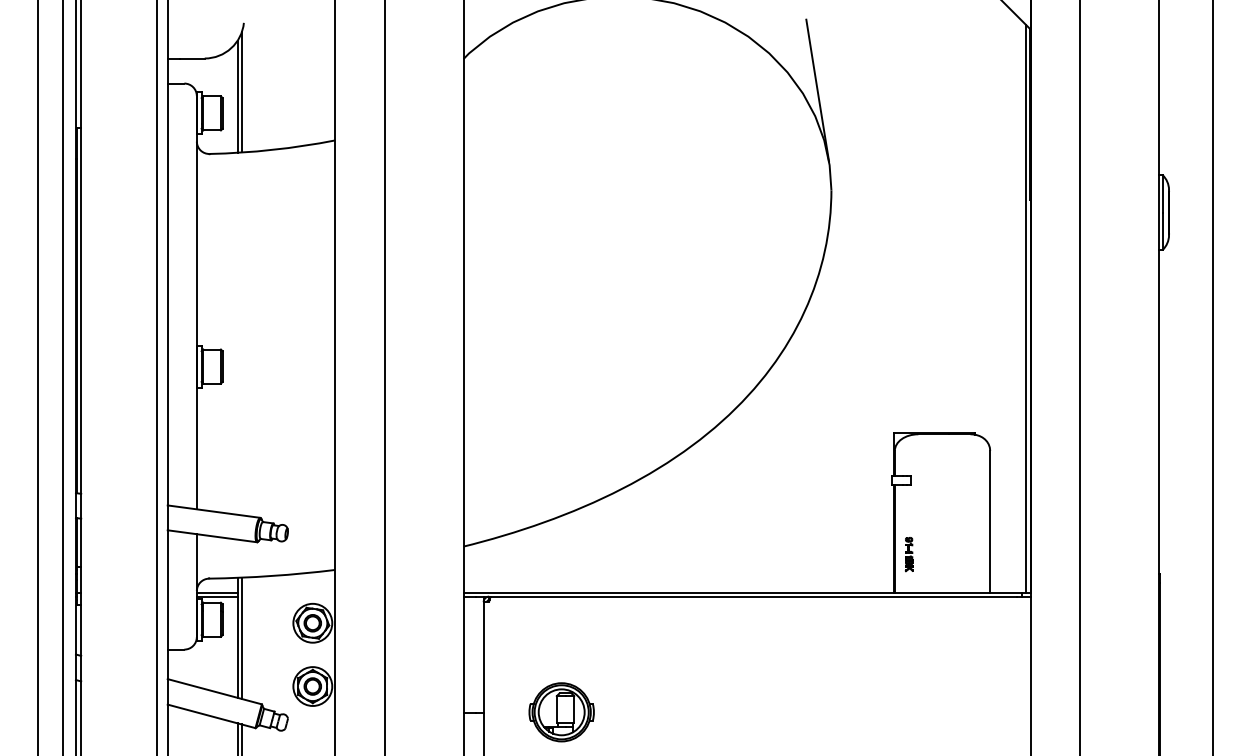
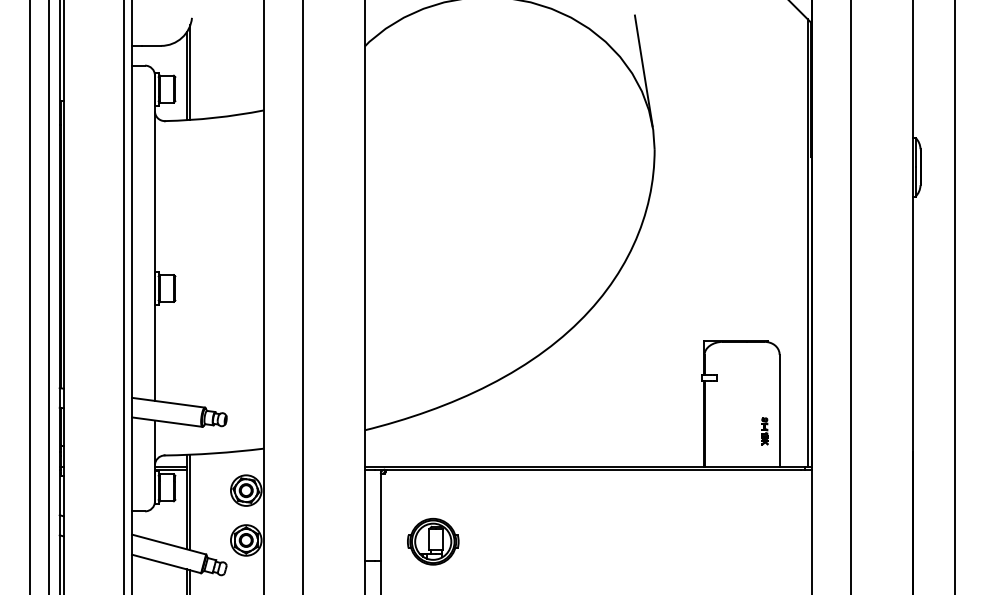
part: (908, 554) -> (764, 431), moved
part: (562, 711) -> (433, 541), moved

